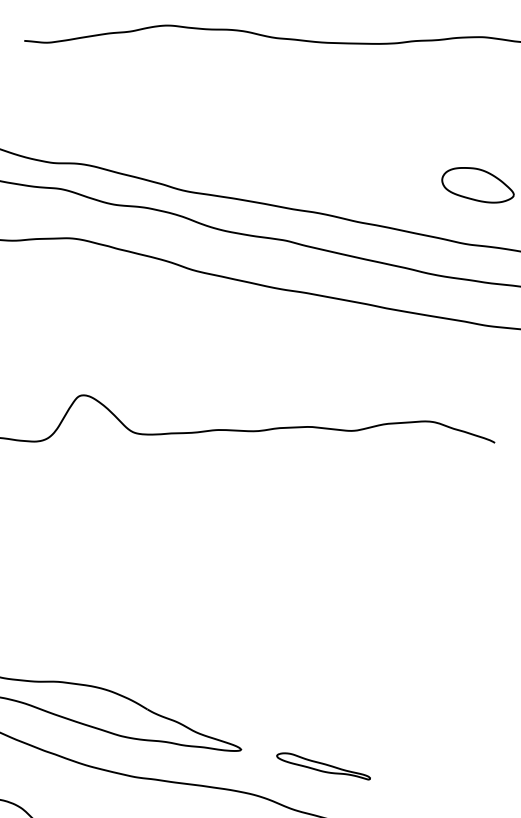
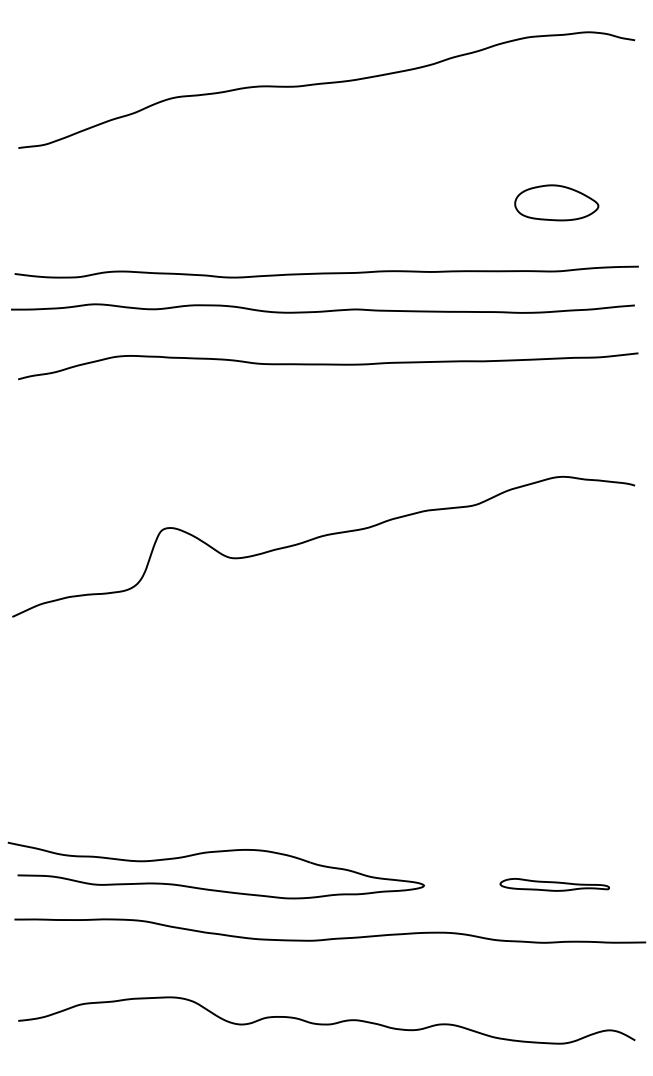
part: (323, 765) -> (554, 884), moved

